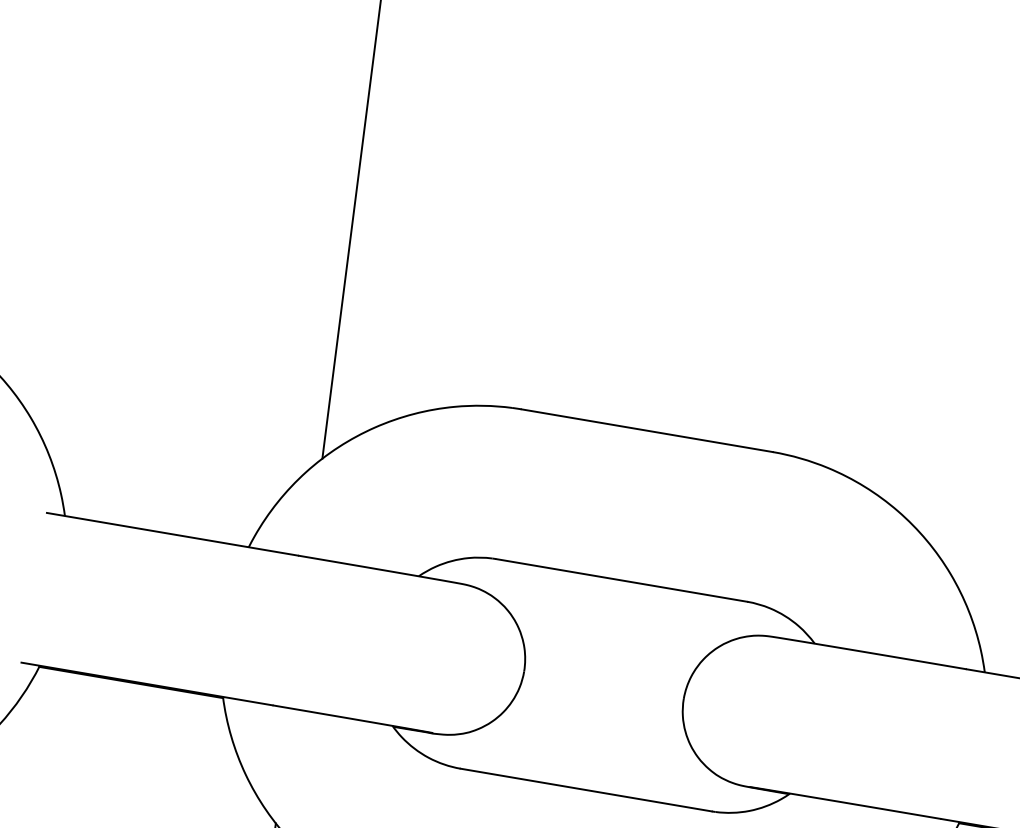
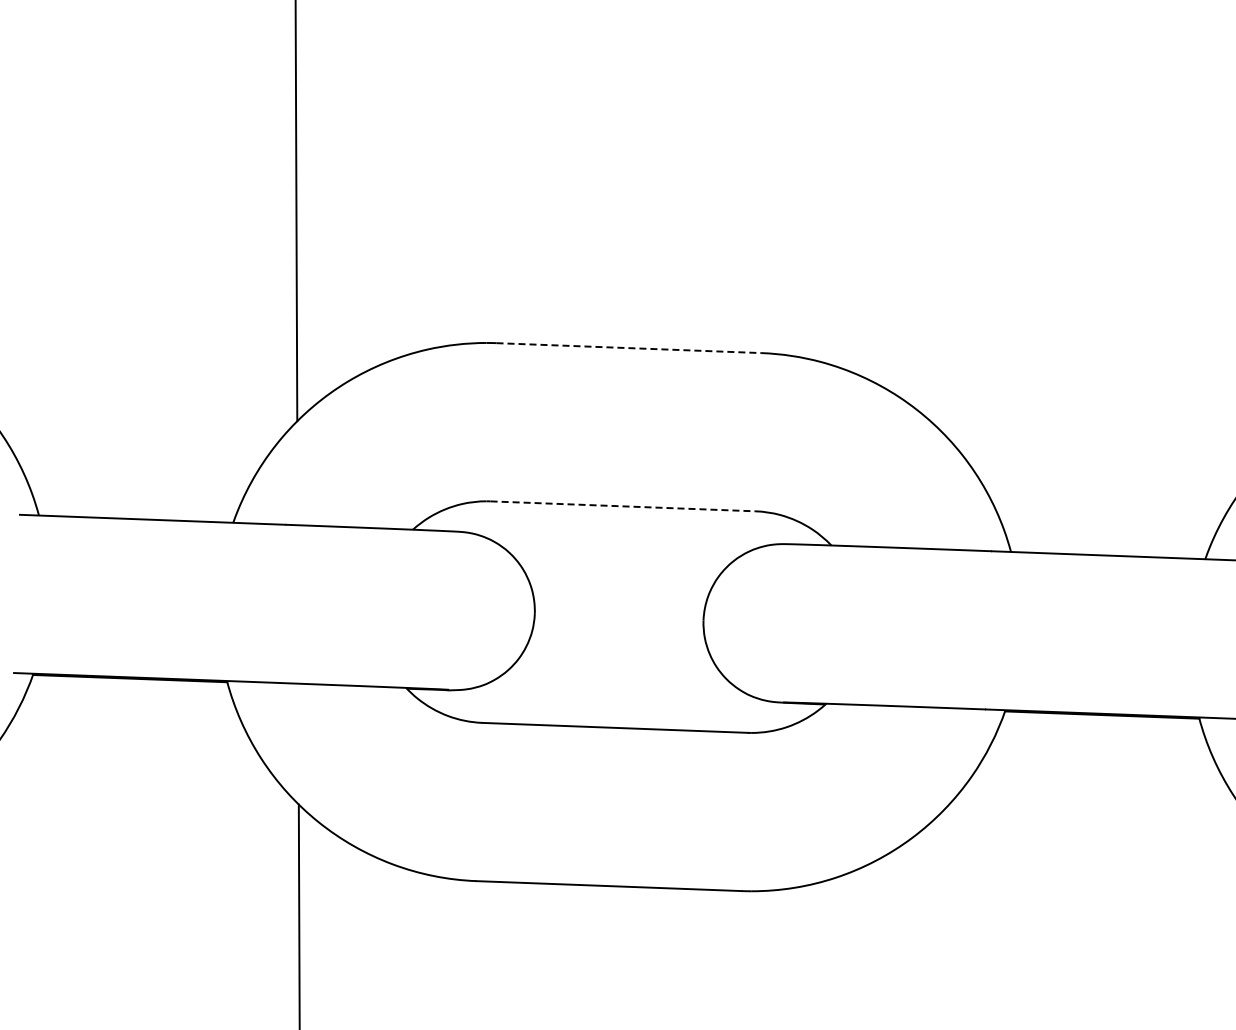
line: (647, 431) -> (629, 348), solid -> dashed
line: (621, 580) -> (623, 506), solid -> dashed

